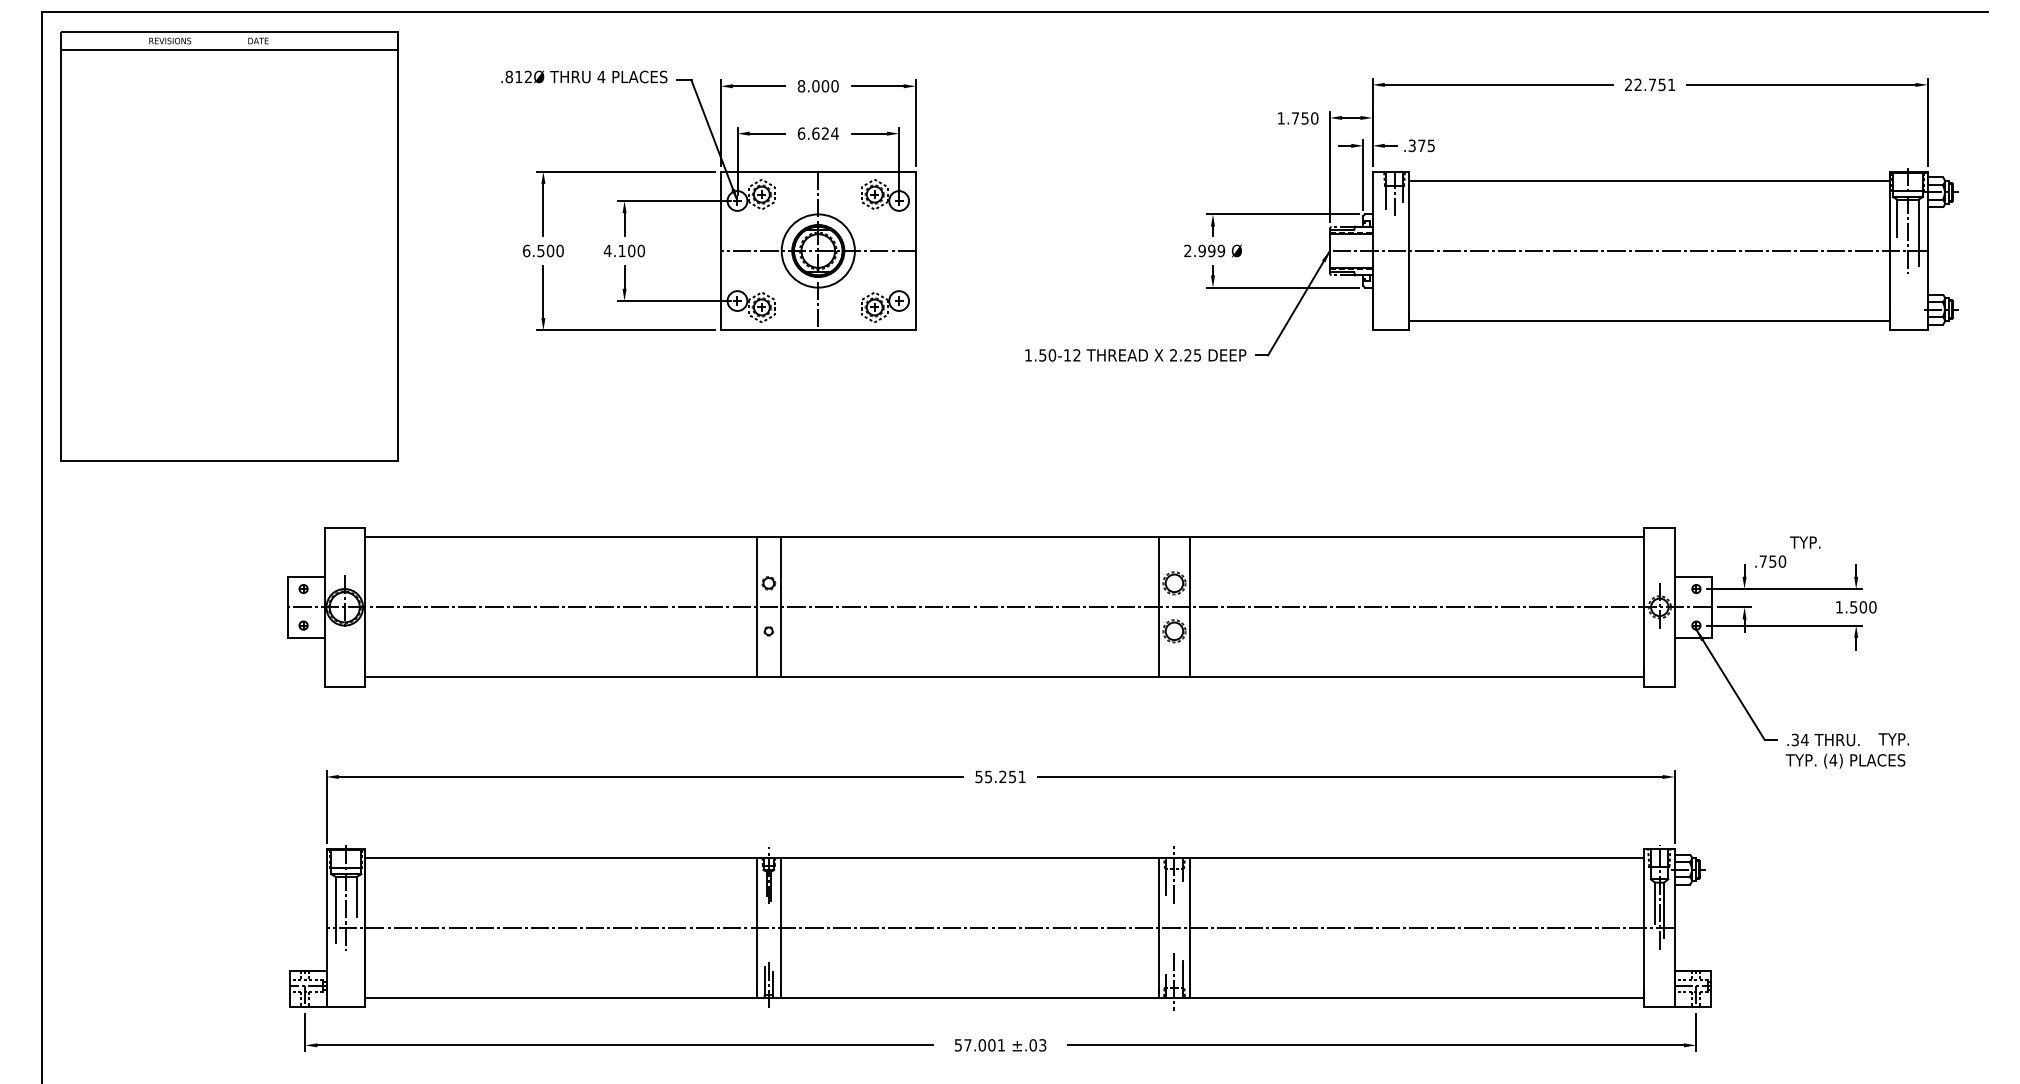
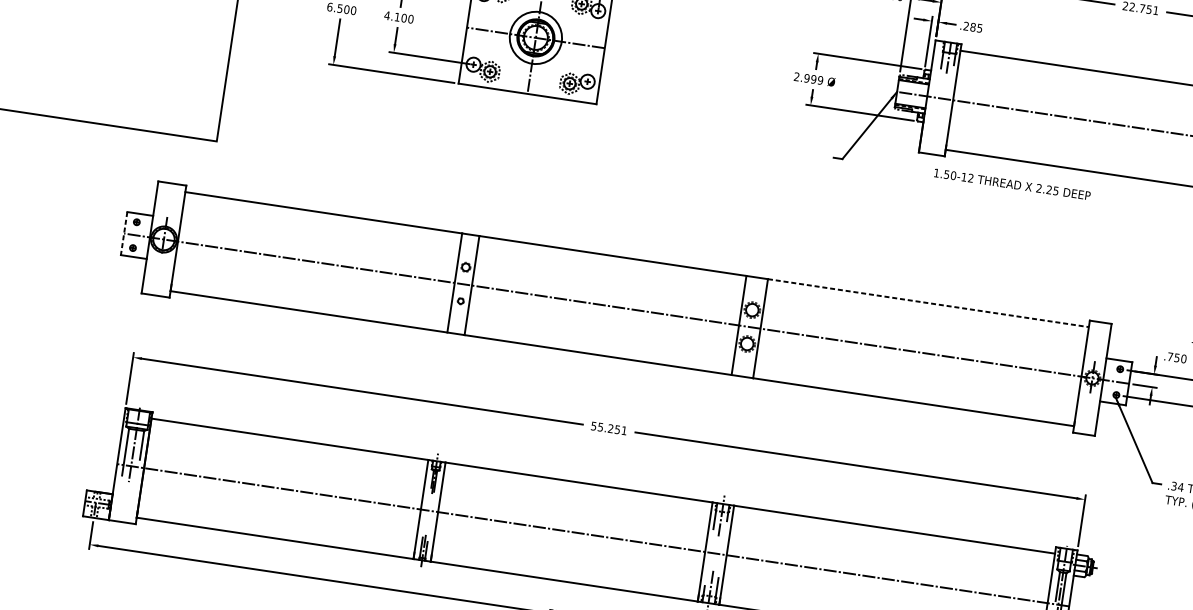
text: (1416, 145) -> (969, 26), .375 -> .285
text: (1135, 355) -> (1012, 184), moved
line: (1417, 537) -> (928, 303), solid -> dashed
line: (288, 607) -> (124, 233), solid -> dashed

